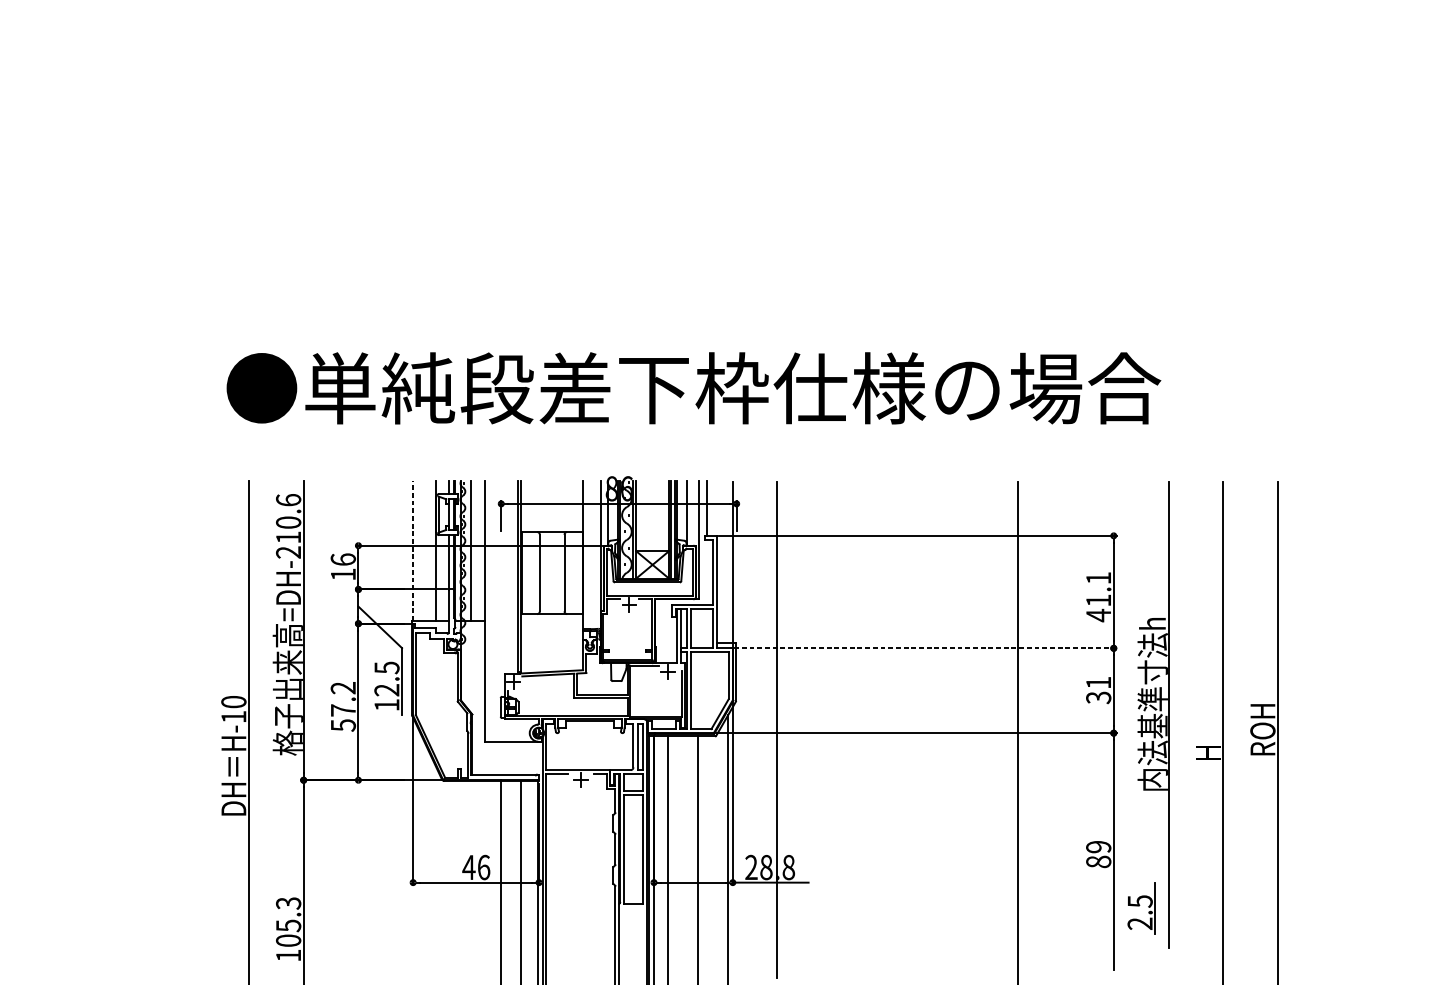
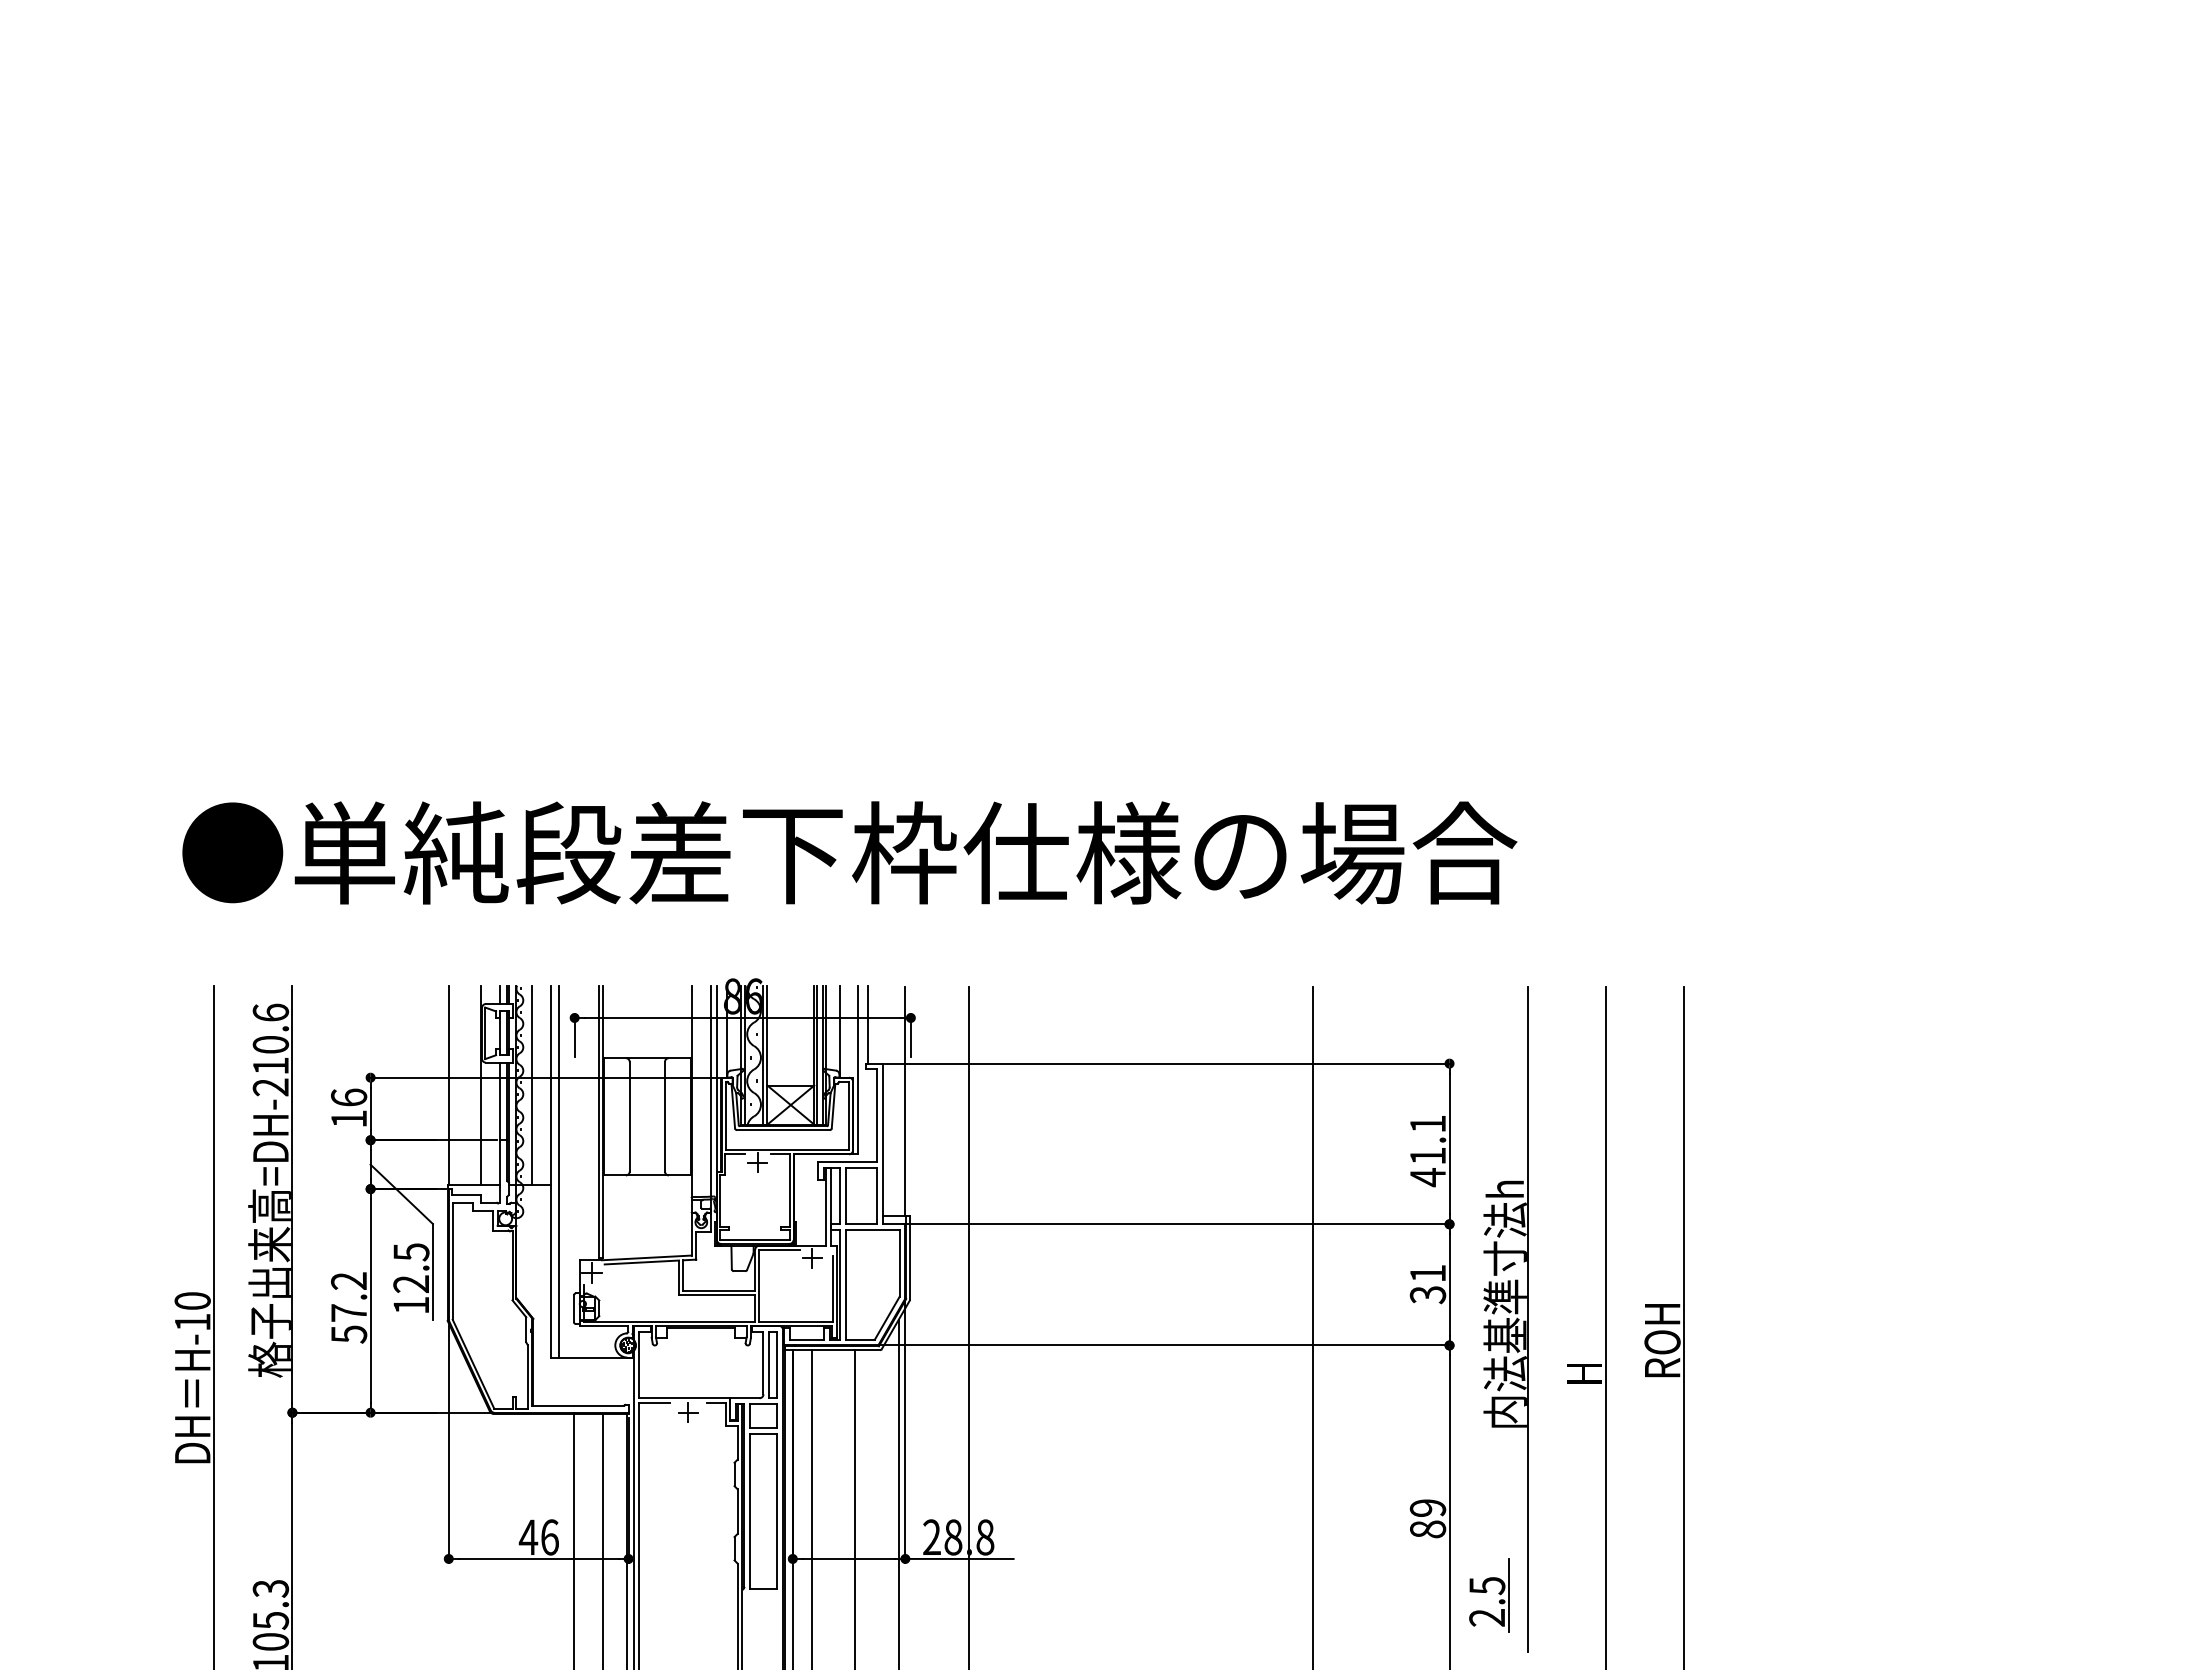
line: (412, 551) -> (448, 1085), dashed -> solid
line: (597, 554) -> (711, 1090), added
line: (490, 611) -> (559, 1171), added
line: (925, 648) -> (1180, 1224), dashed -> solid

